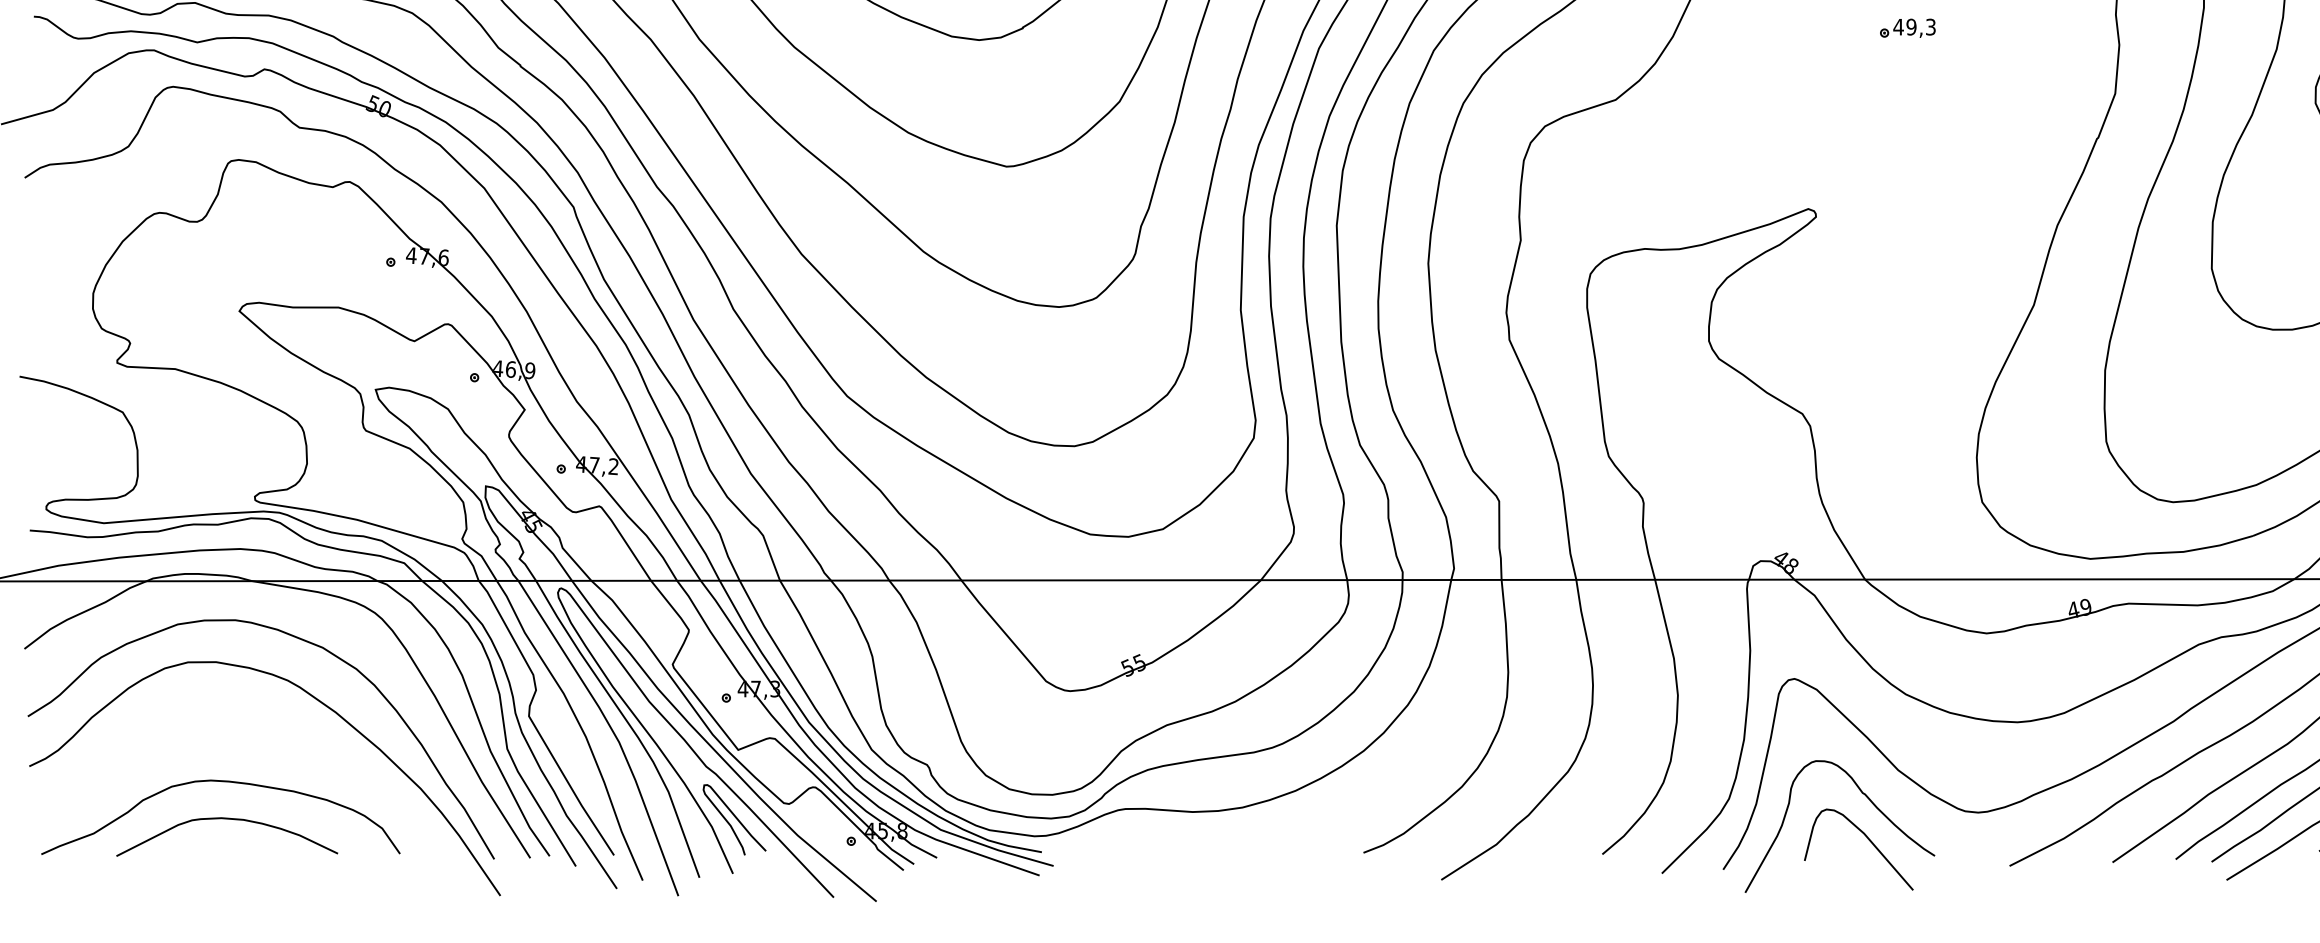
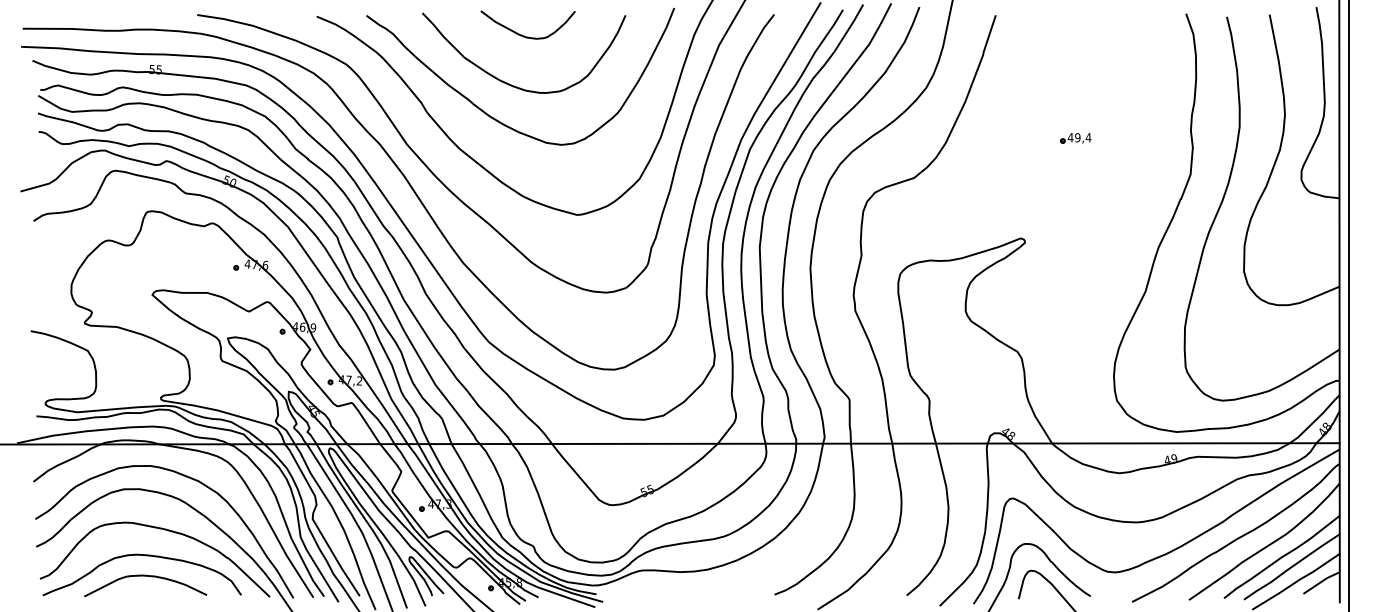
text: (1930, 26) -> (1088, 137), 49,3 -> 49,4
curve: (252, 735) -> (159, 529), added

